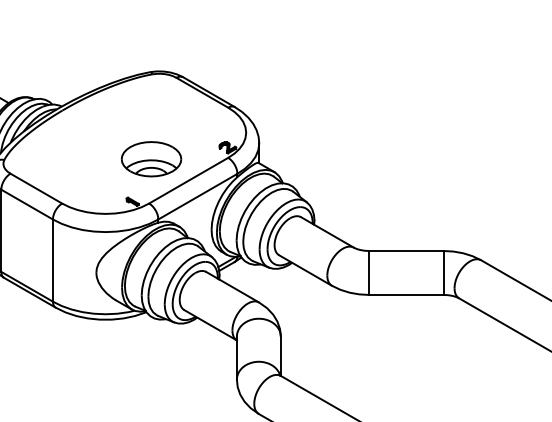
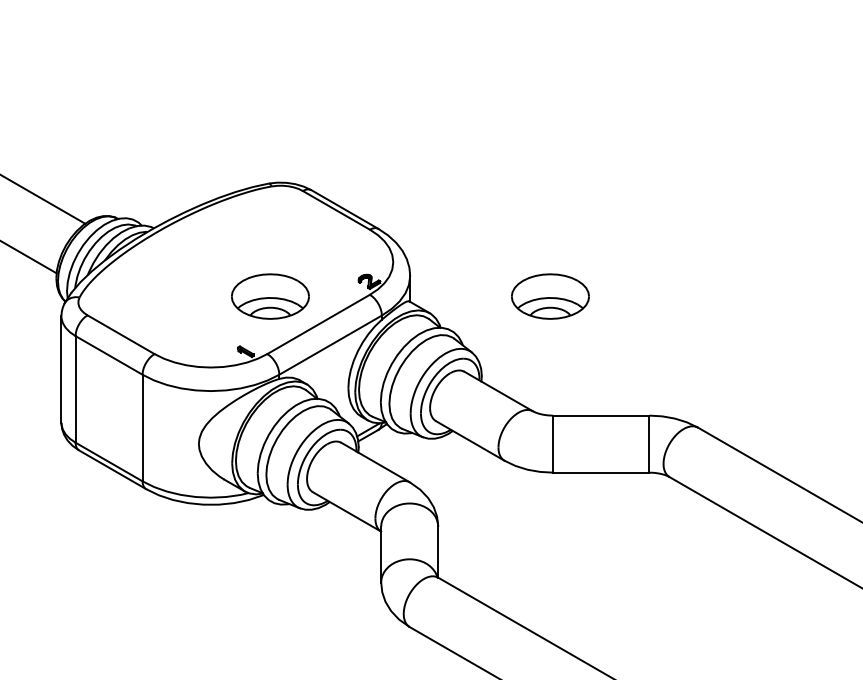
part: (367, 159) -> (550, 296), added

